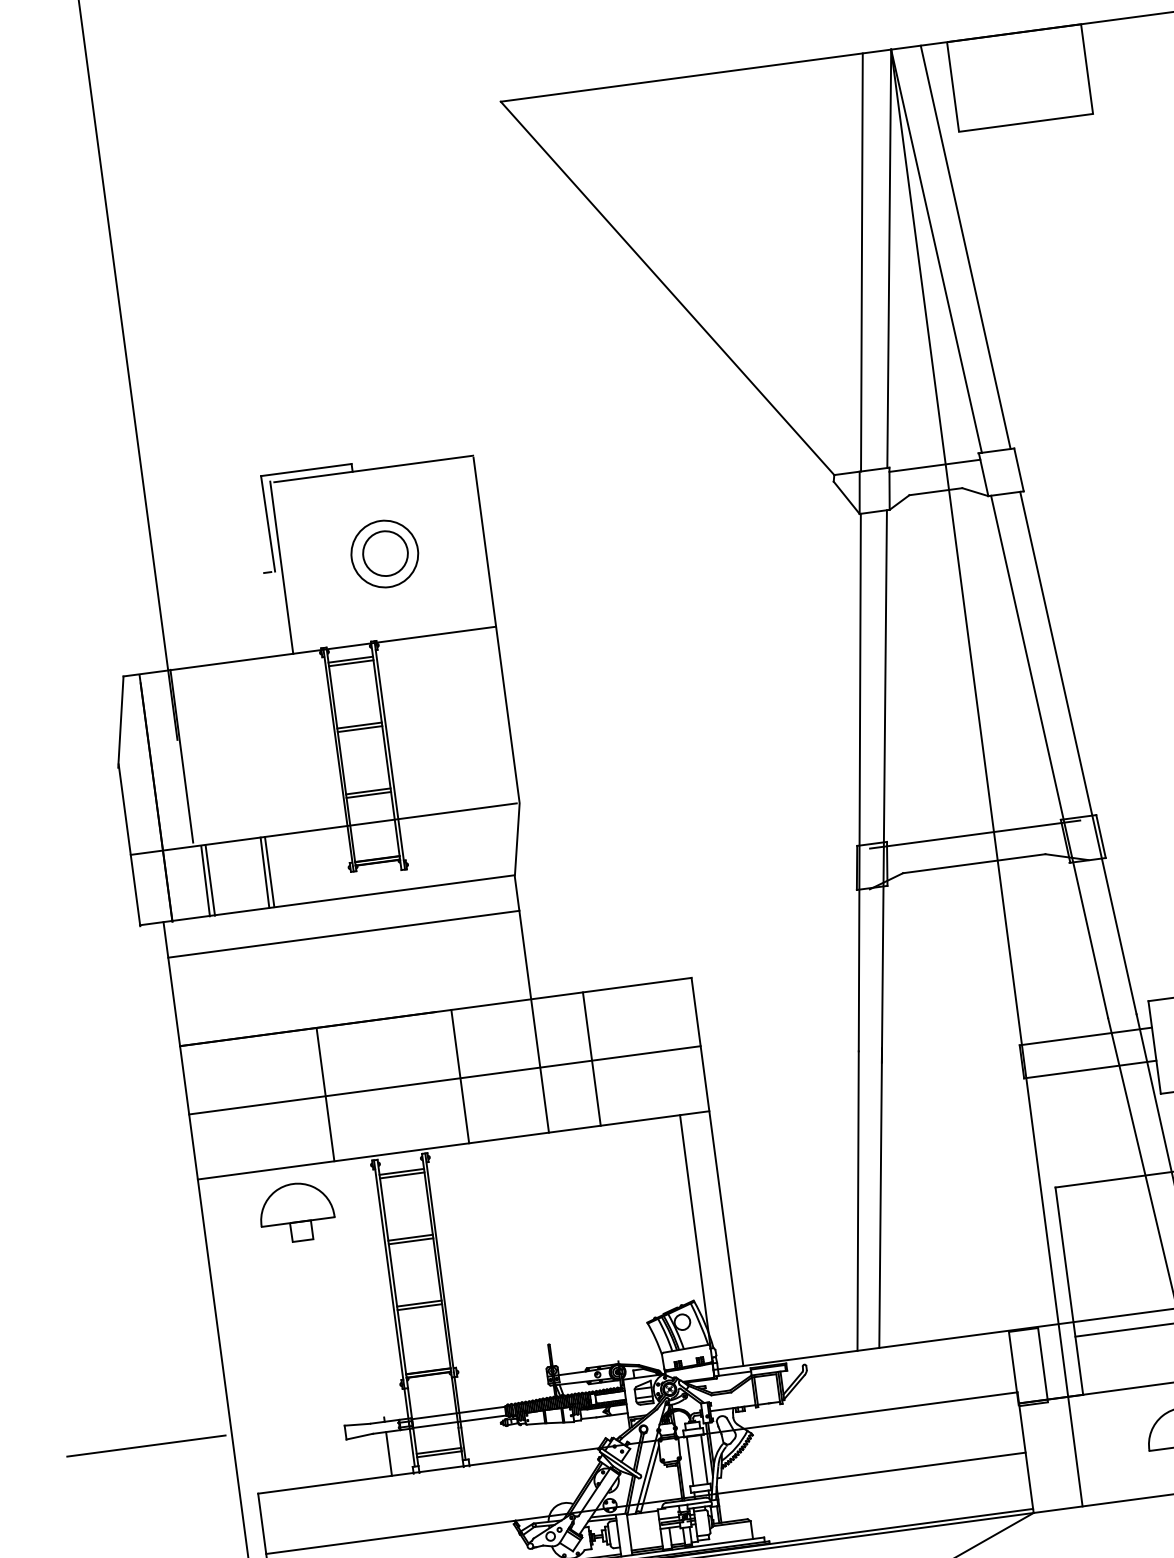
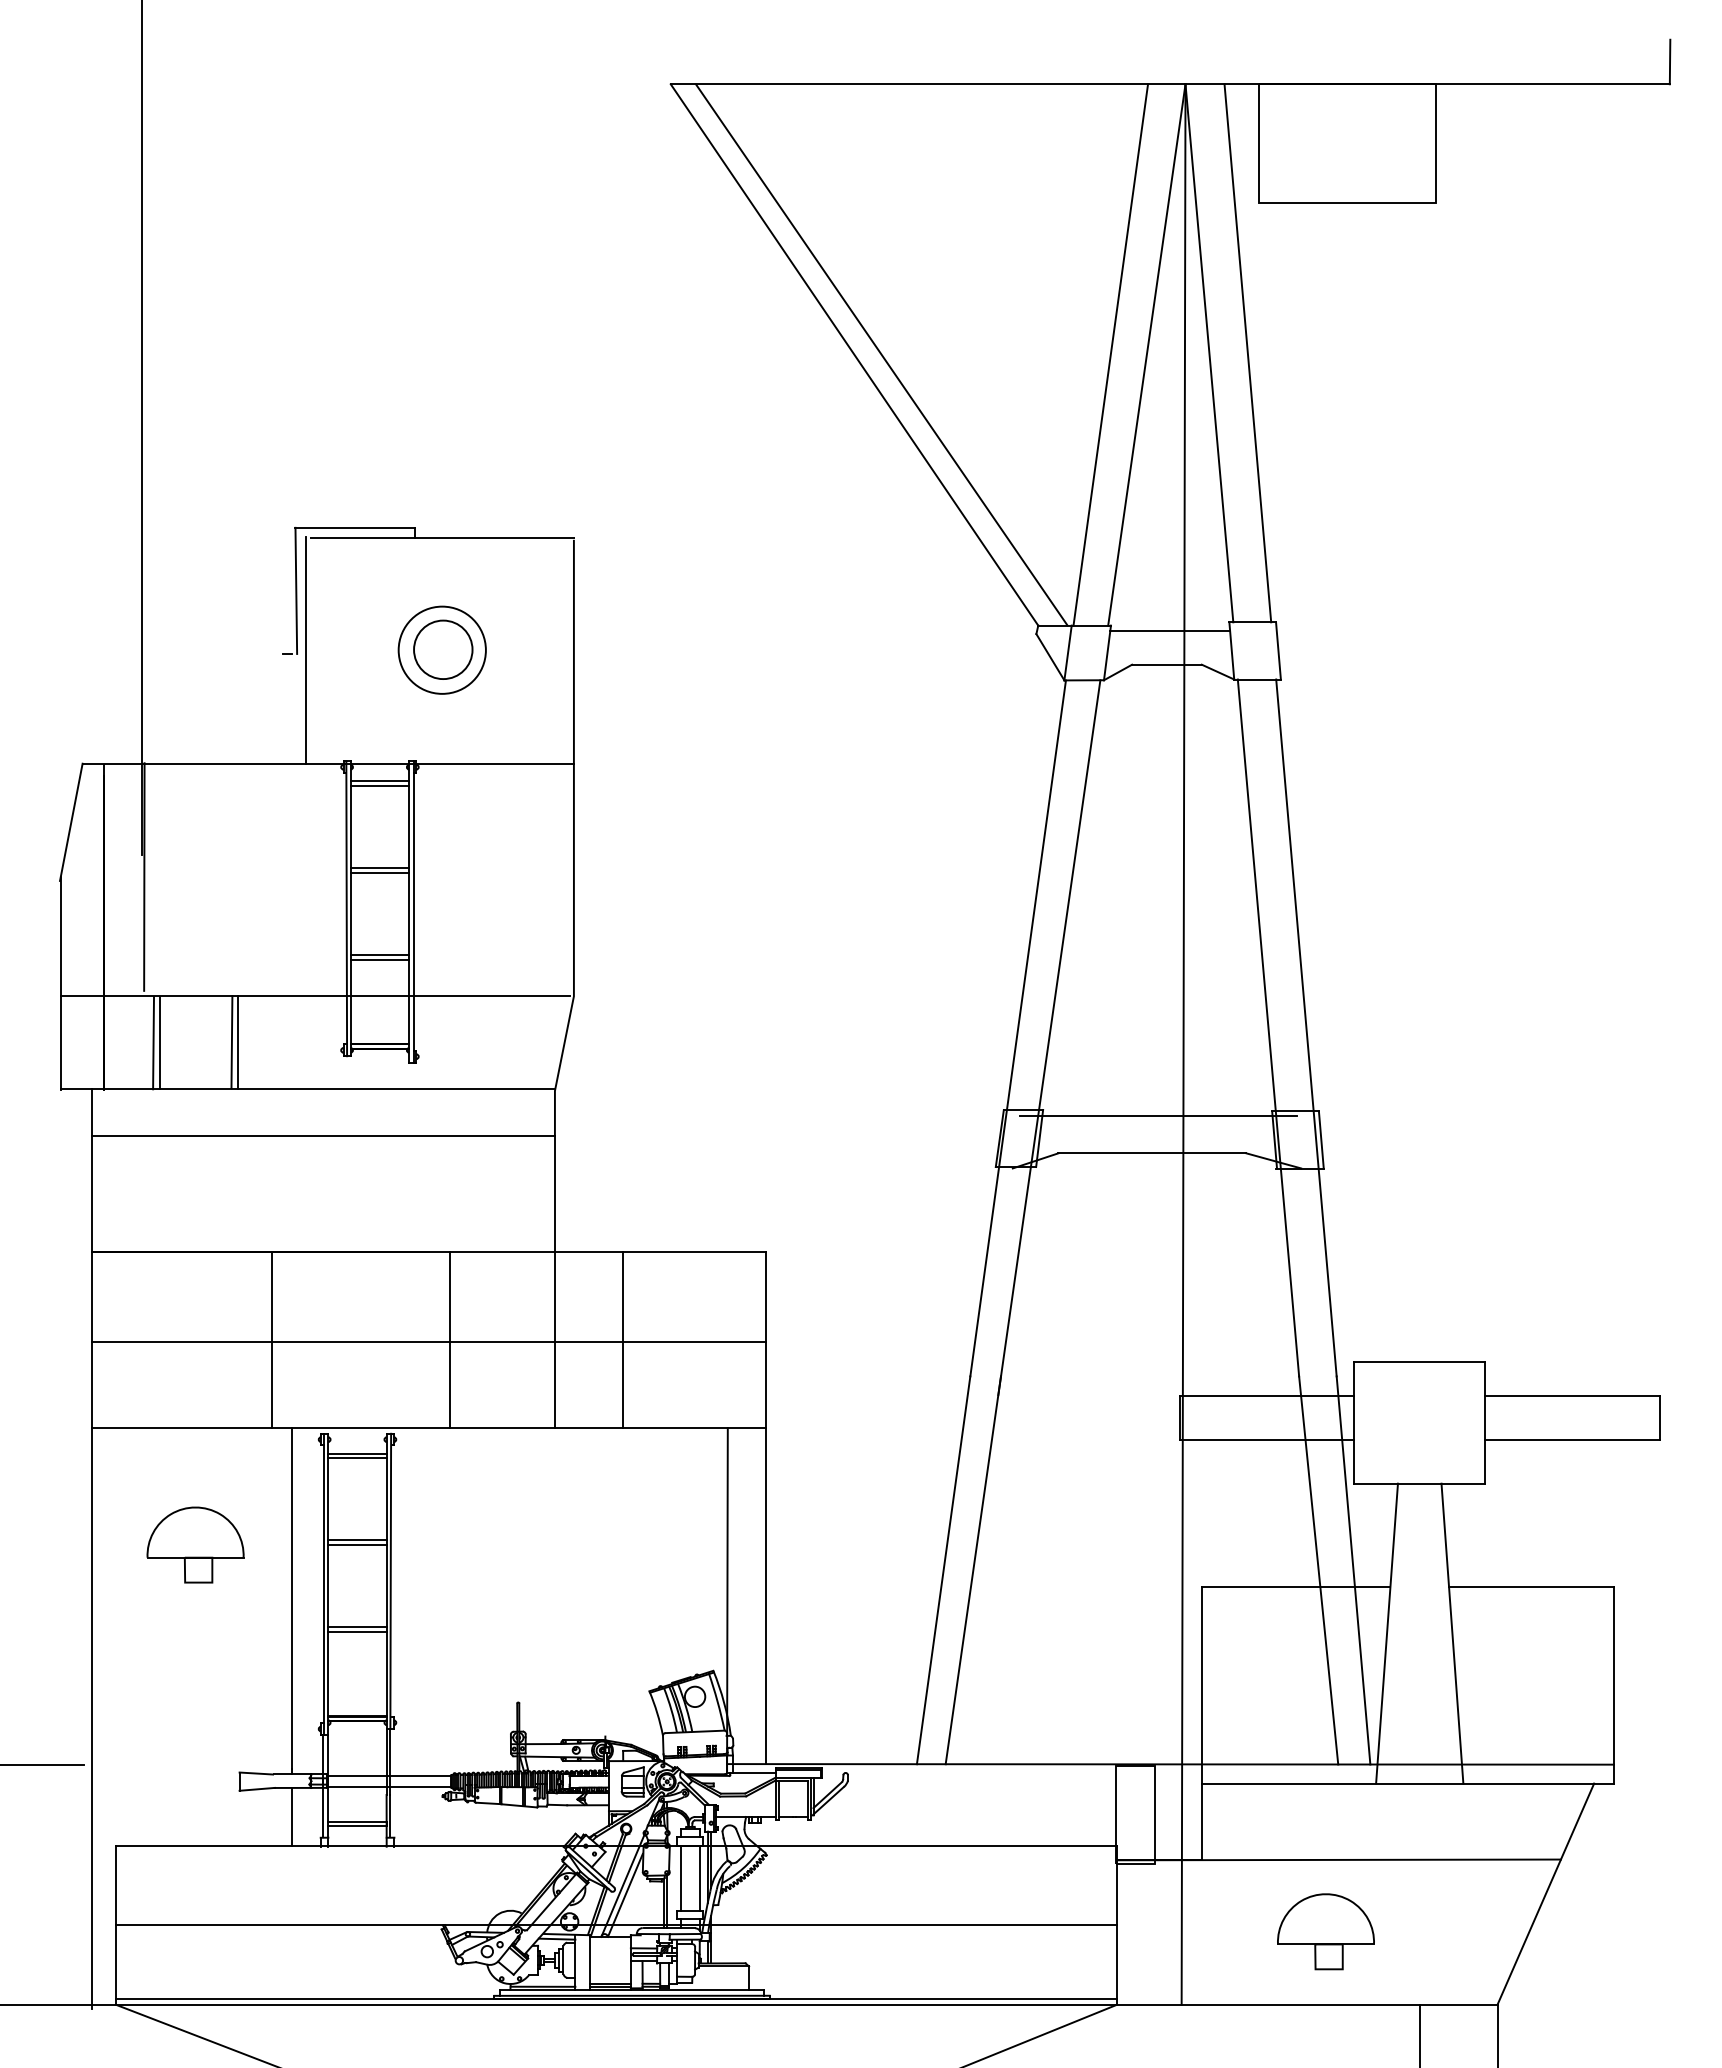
line: (687, 285) -> (881, 354), added
part: (296, 1212) -> (195, 1544), moved
line: (367, 1288) -> (292, 1598), added

